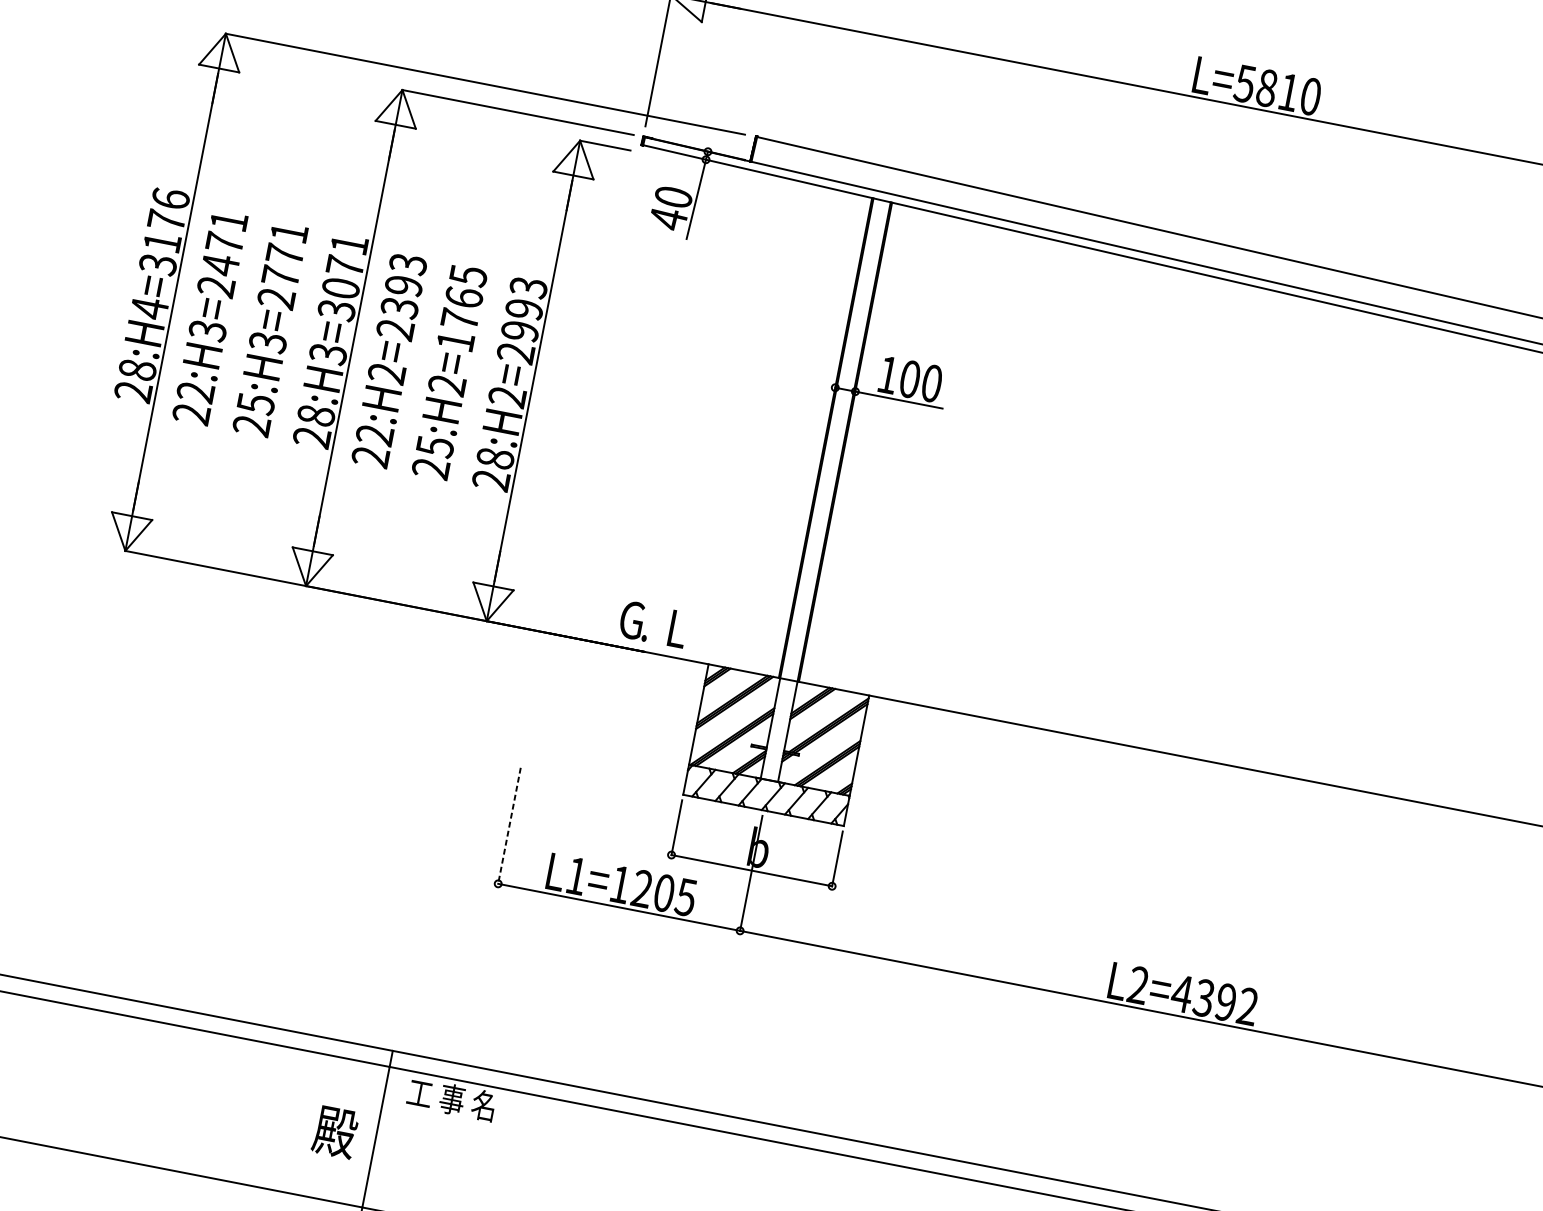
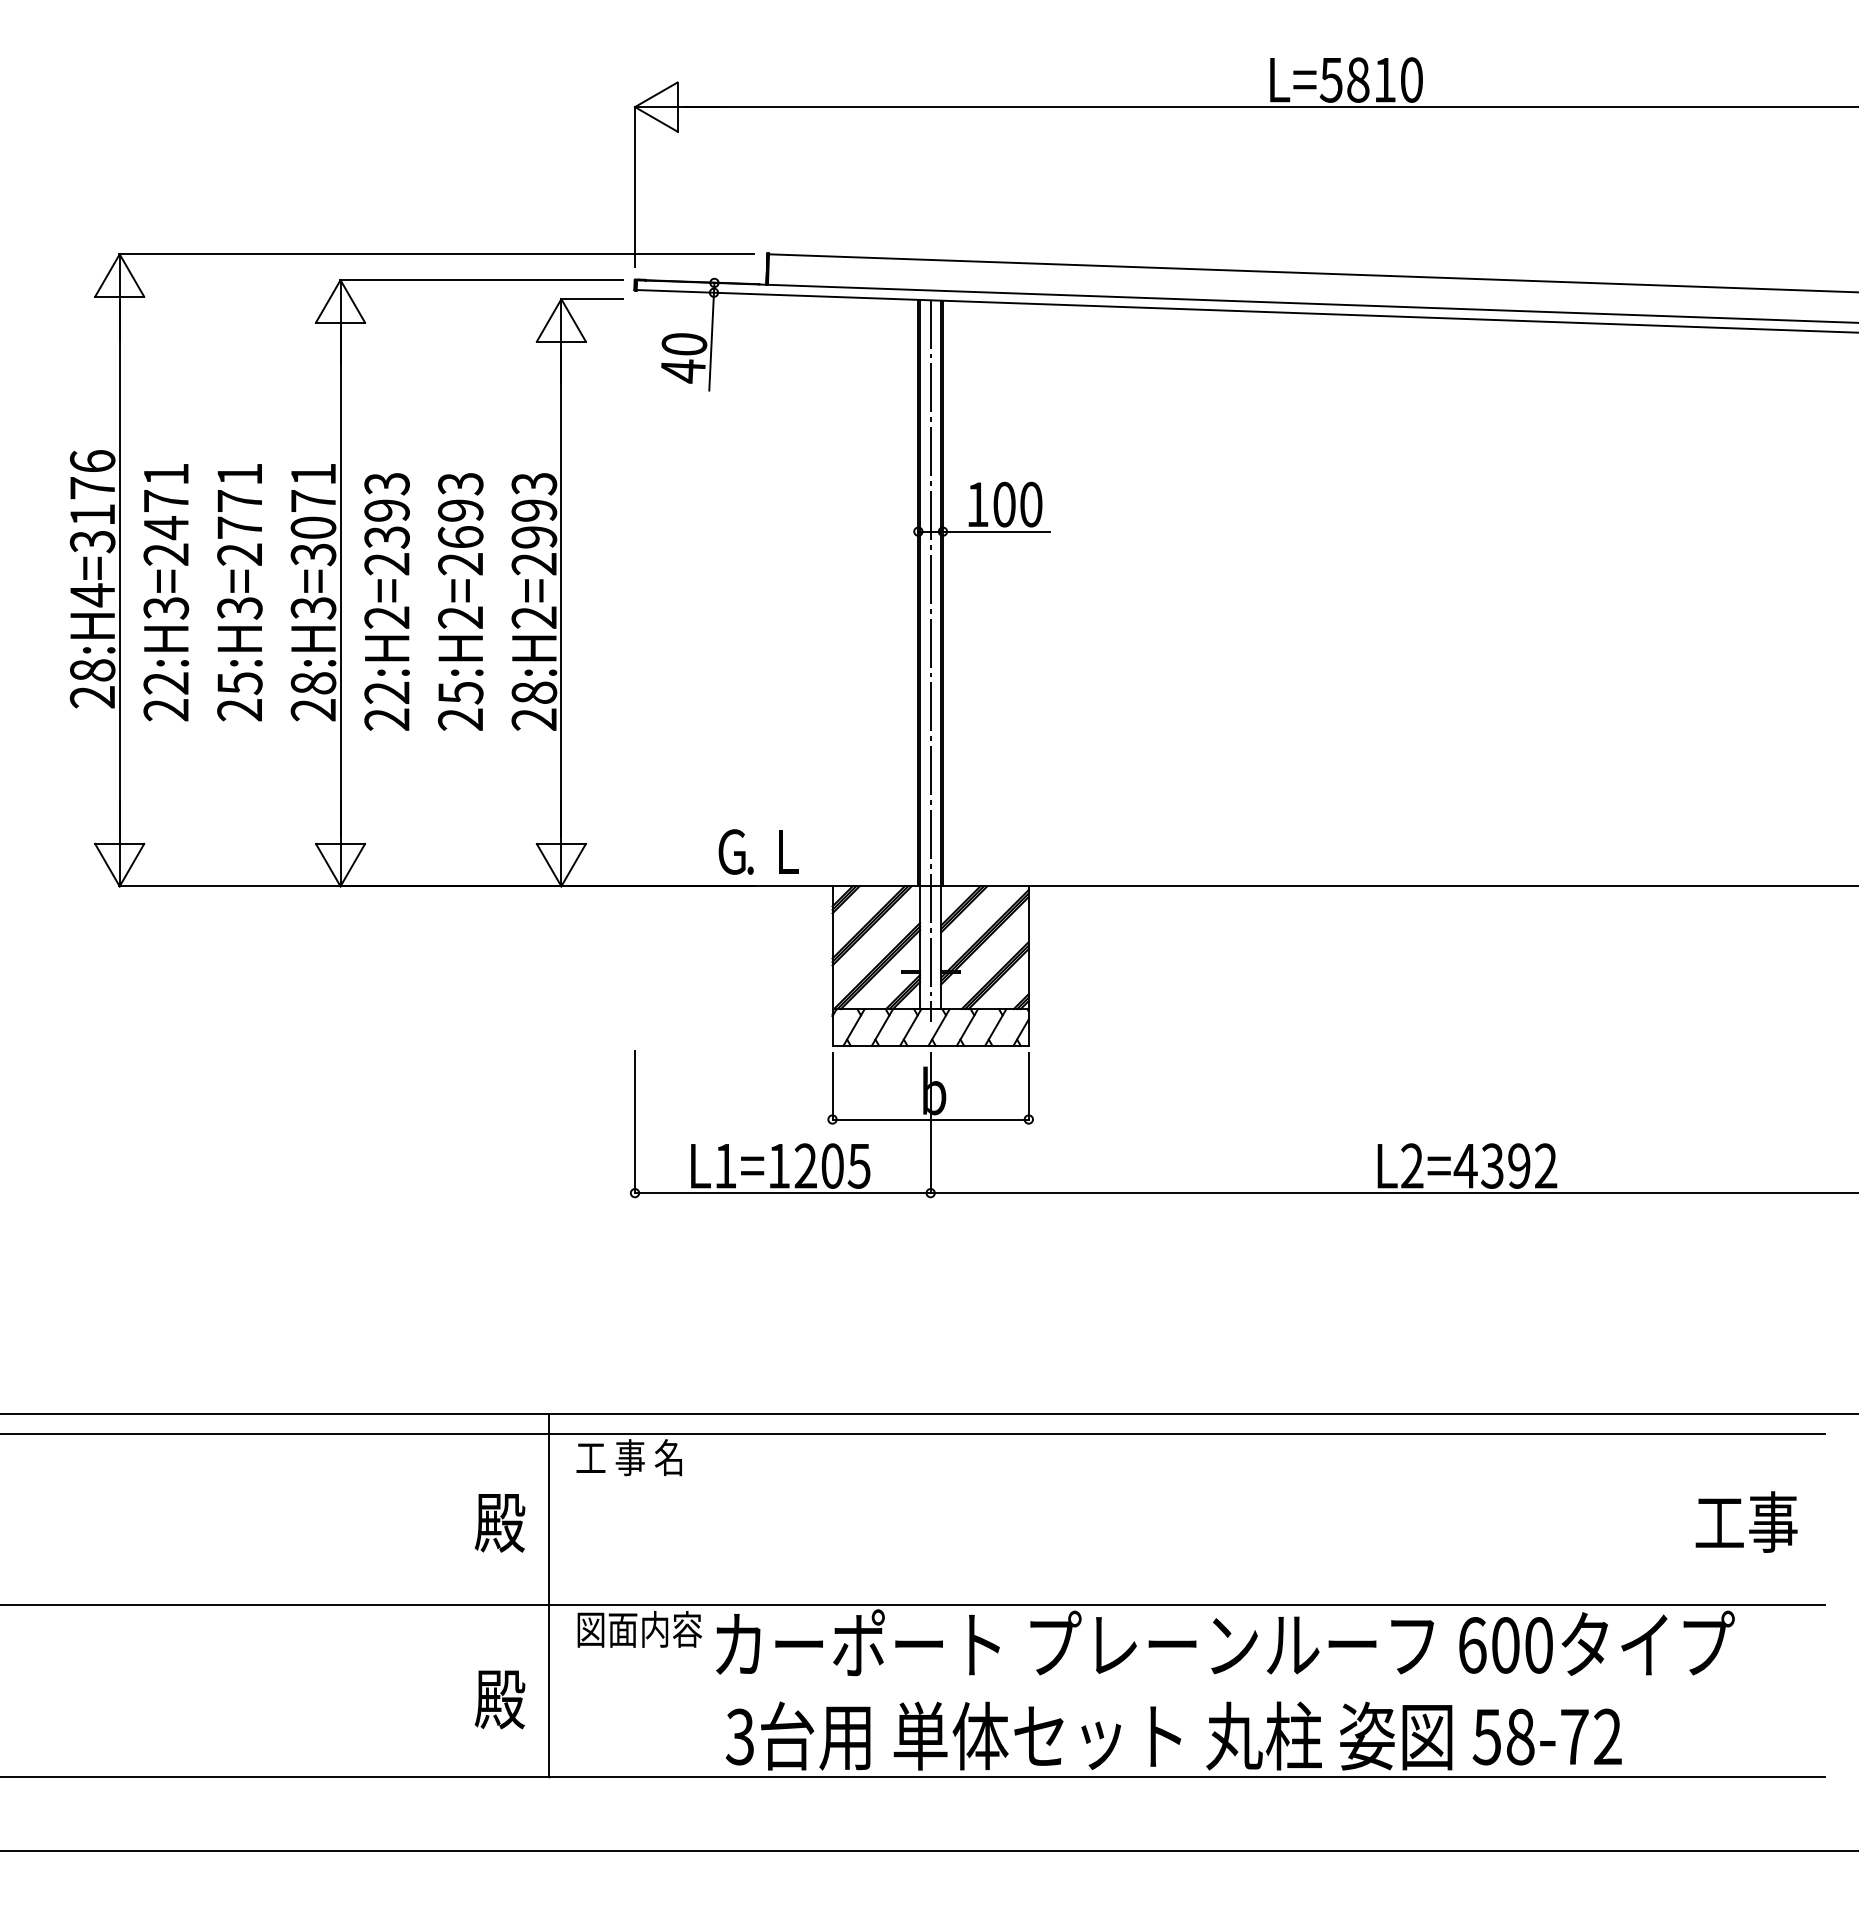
text: (461, 309) -> (460, 524), 25:H2=1765 -> 25:H2=2693
line: (824, 495) -> (930, 660), added
line: (509, 826) -> (635, 1122), dashed -> solid

